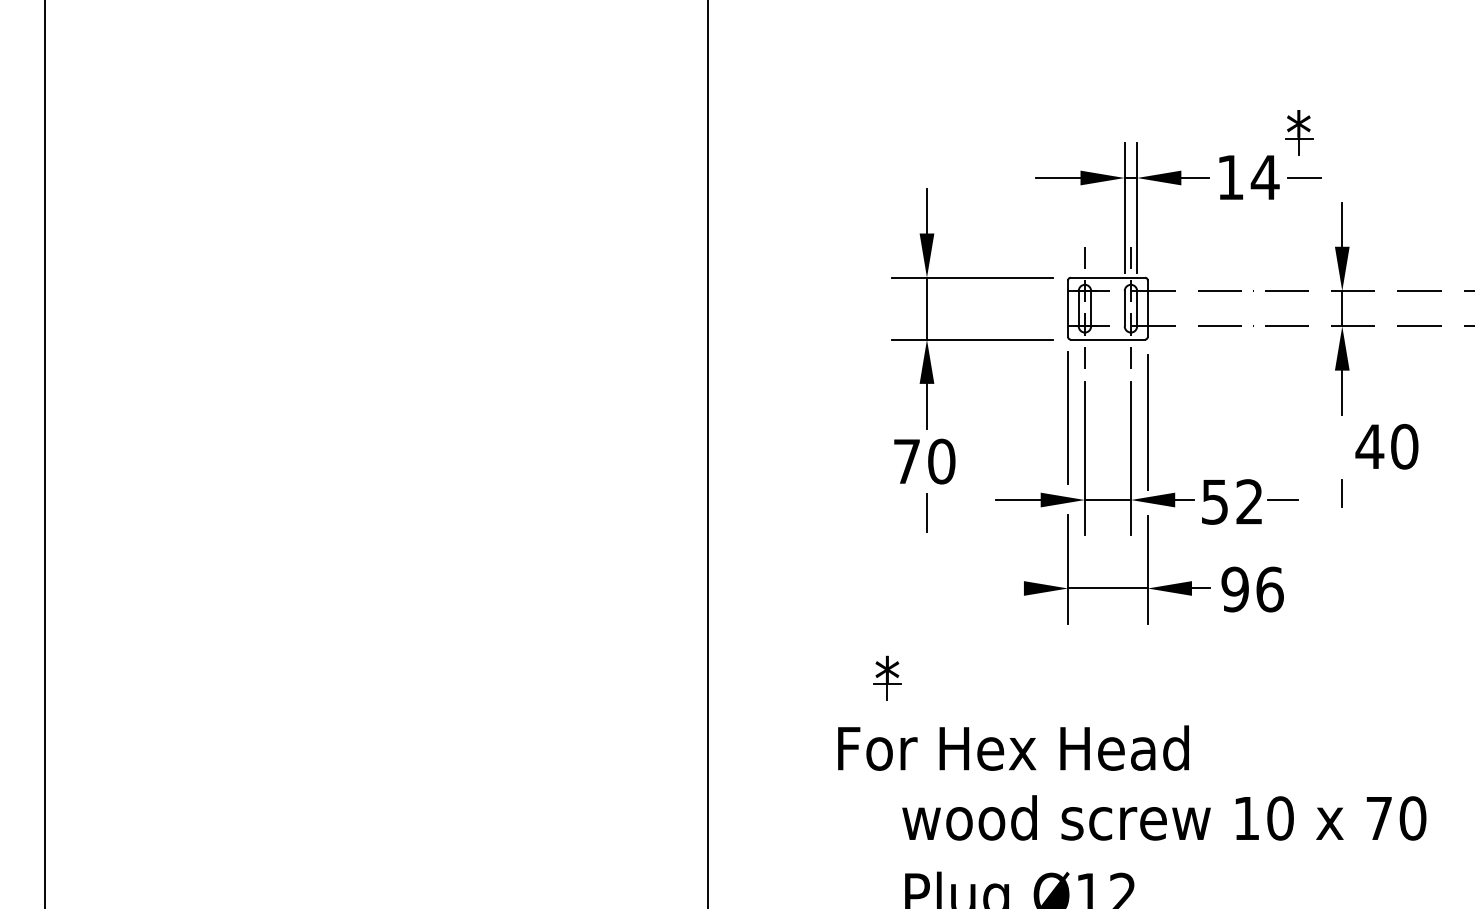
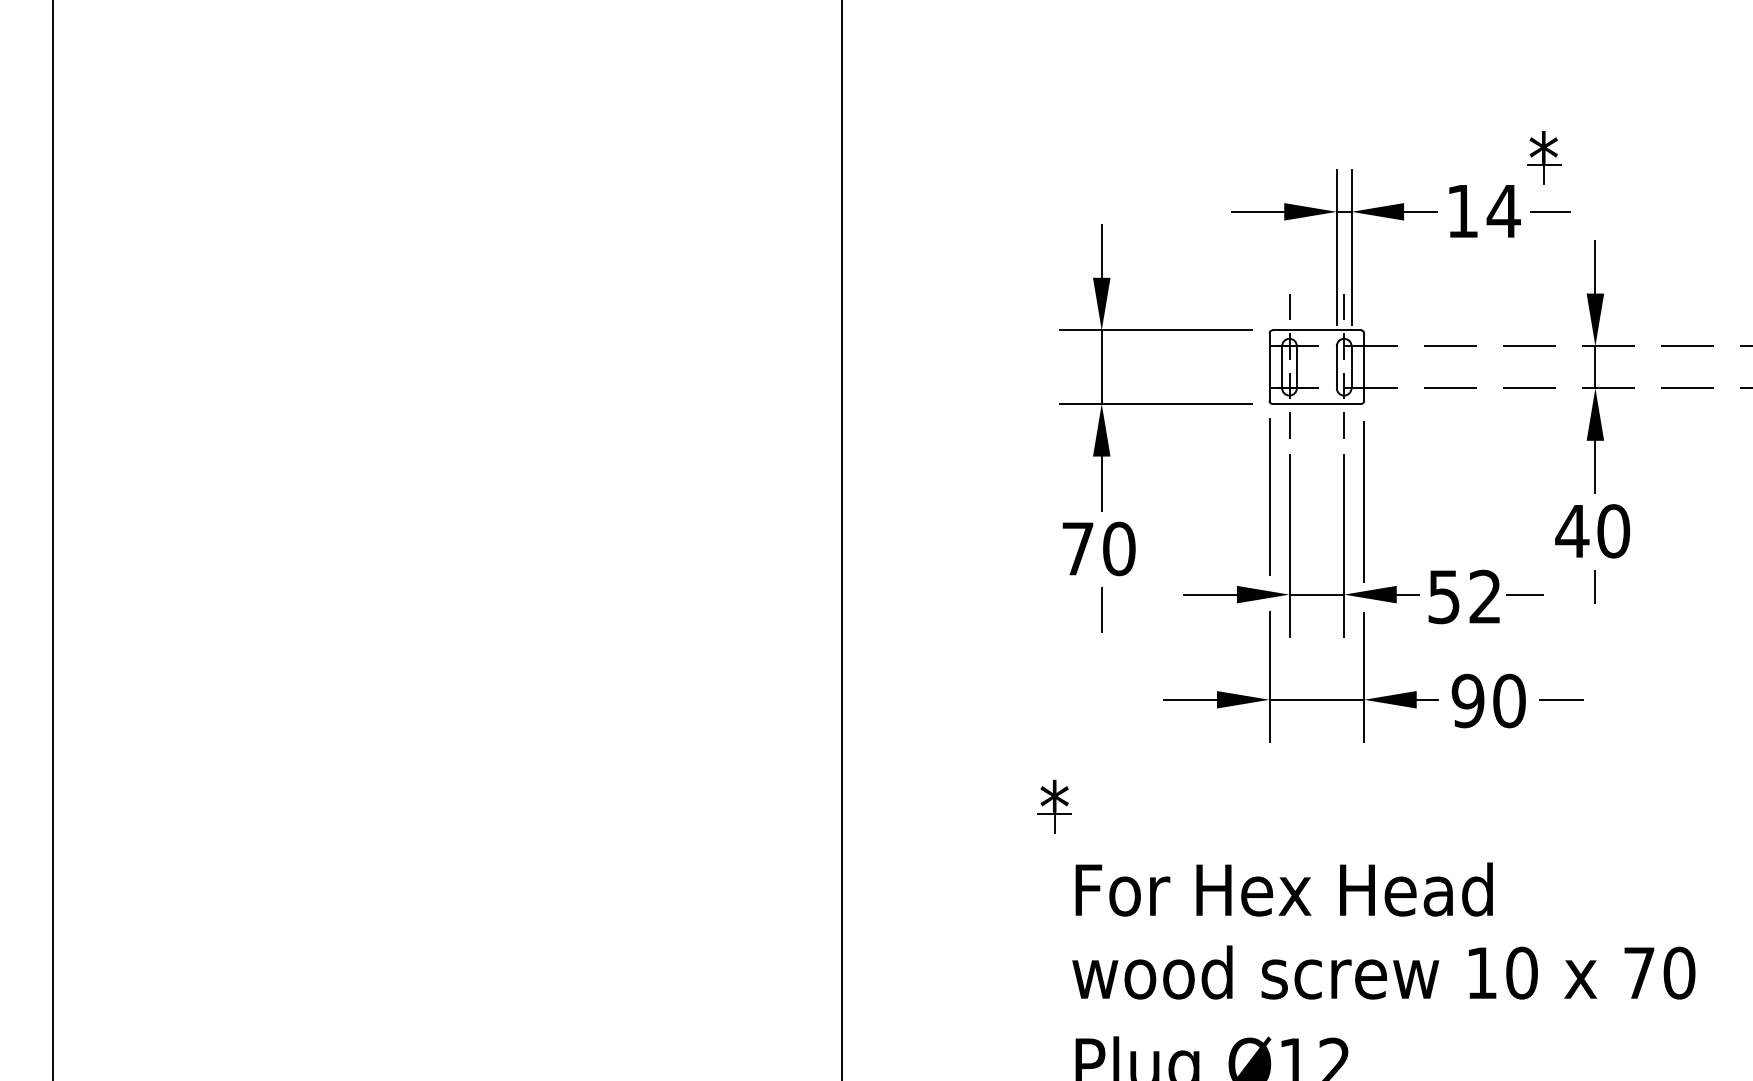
text: (1386, 446) -> (1592, 530), moved
line: (1001, 588) -> (1190, 699), added
line: (1313, 588) -> (1561, 699), added
text: (1269, 589) -> (1508, 700), 96 -> 90
text: (1013, 747) -> (1284, 888), moved

